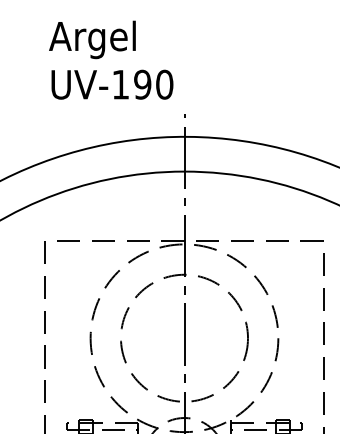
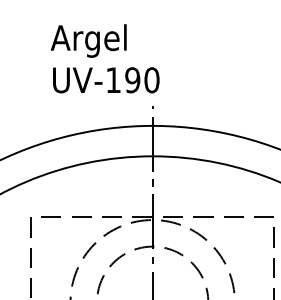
text: (111, 59) -> (105, 58), moved

